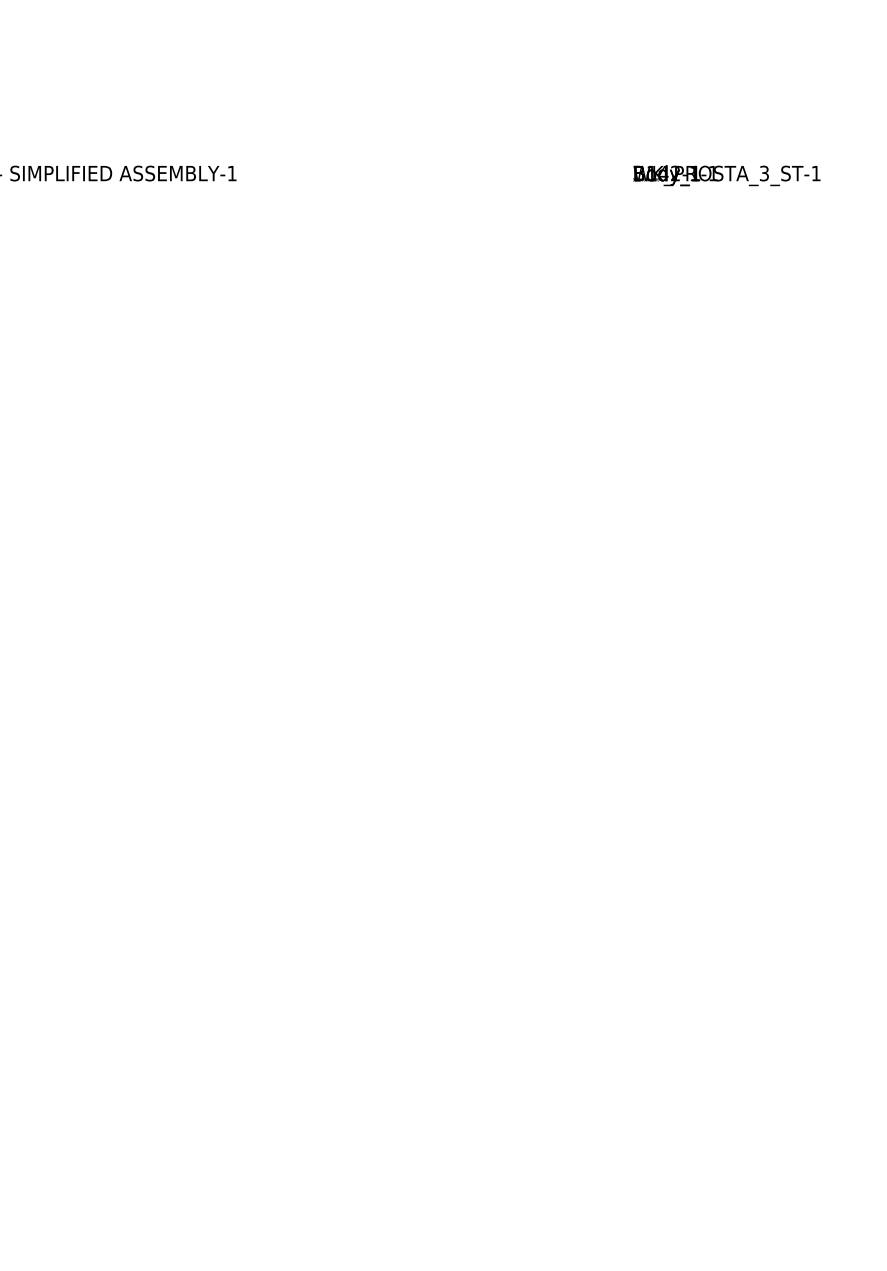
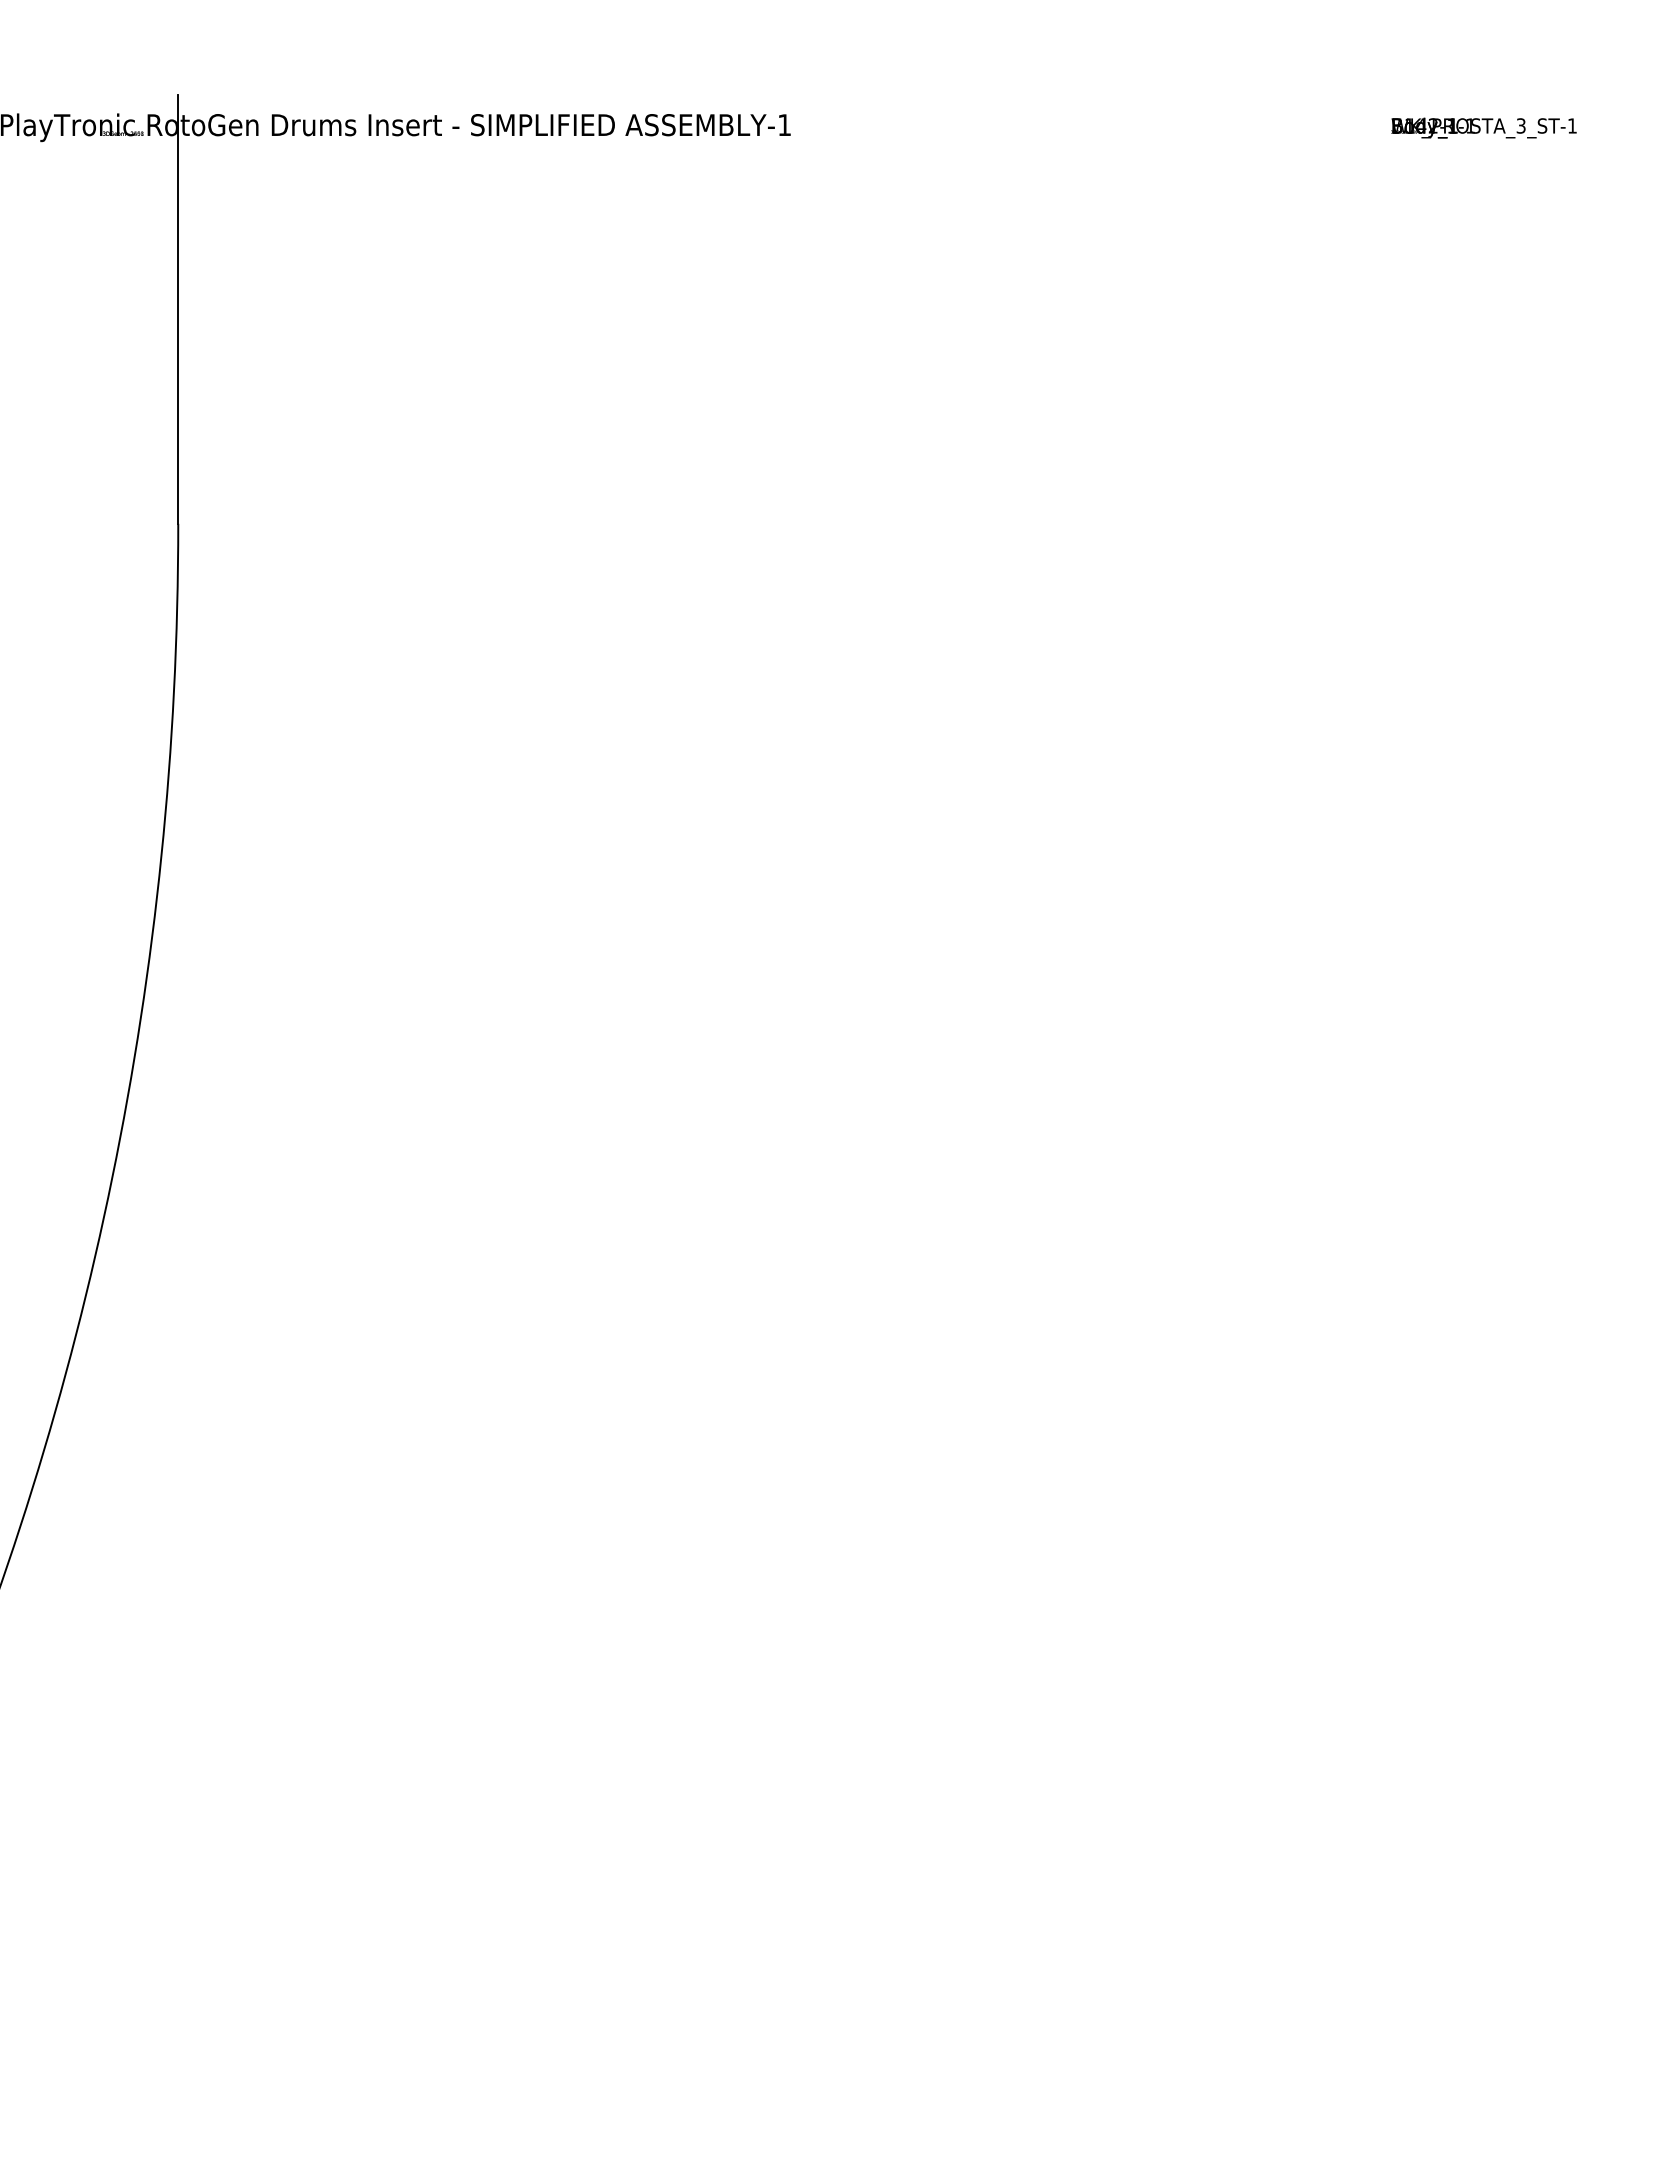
part: (726, 175) -> (1483, 127), size x0.7

